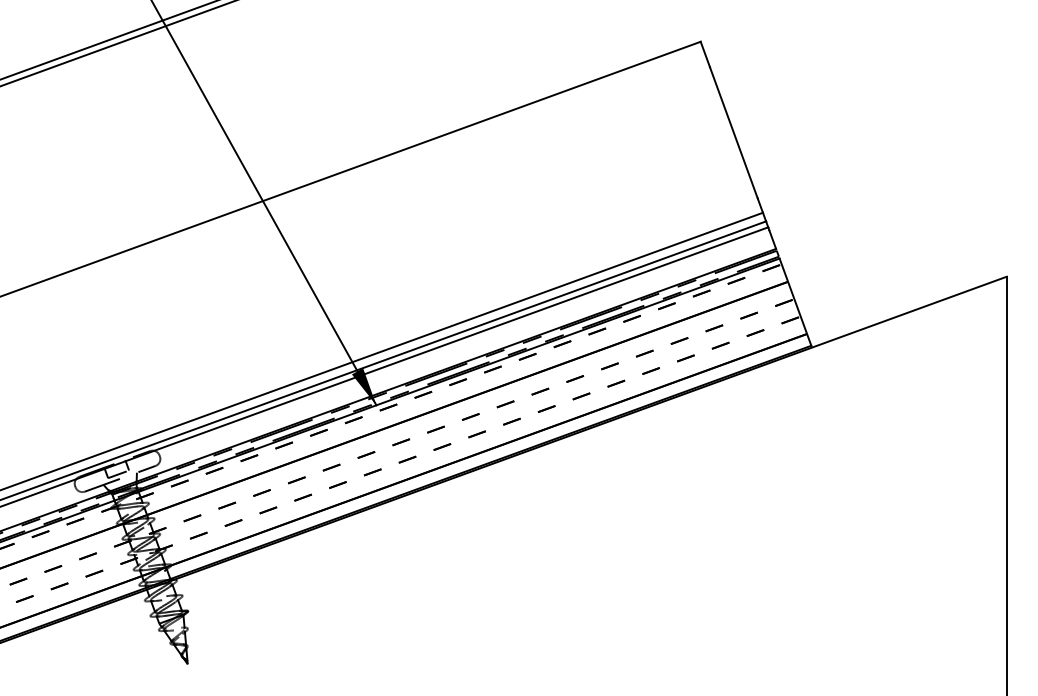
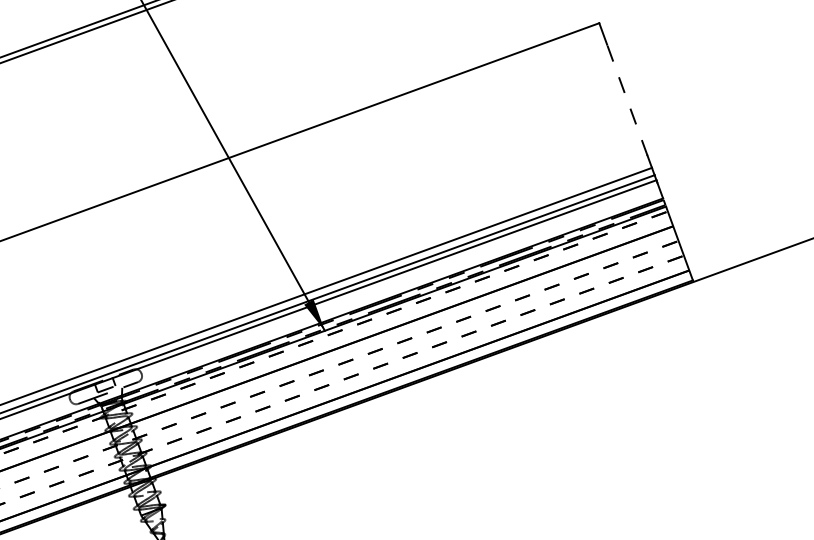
line: (733, 132) -> (627, 99), solid -> dashed

